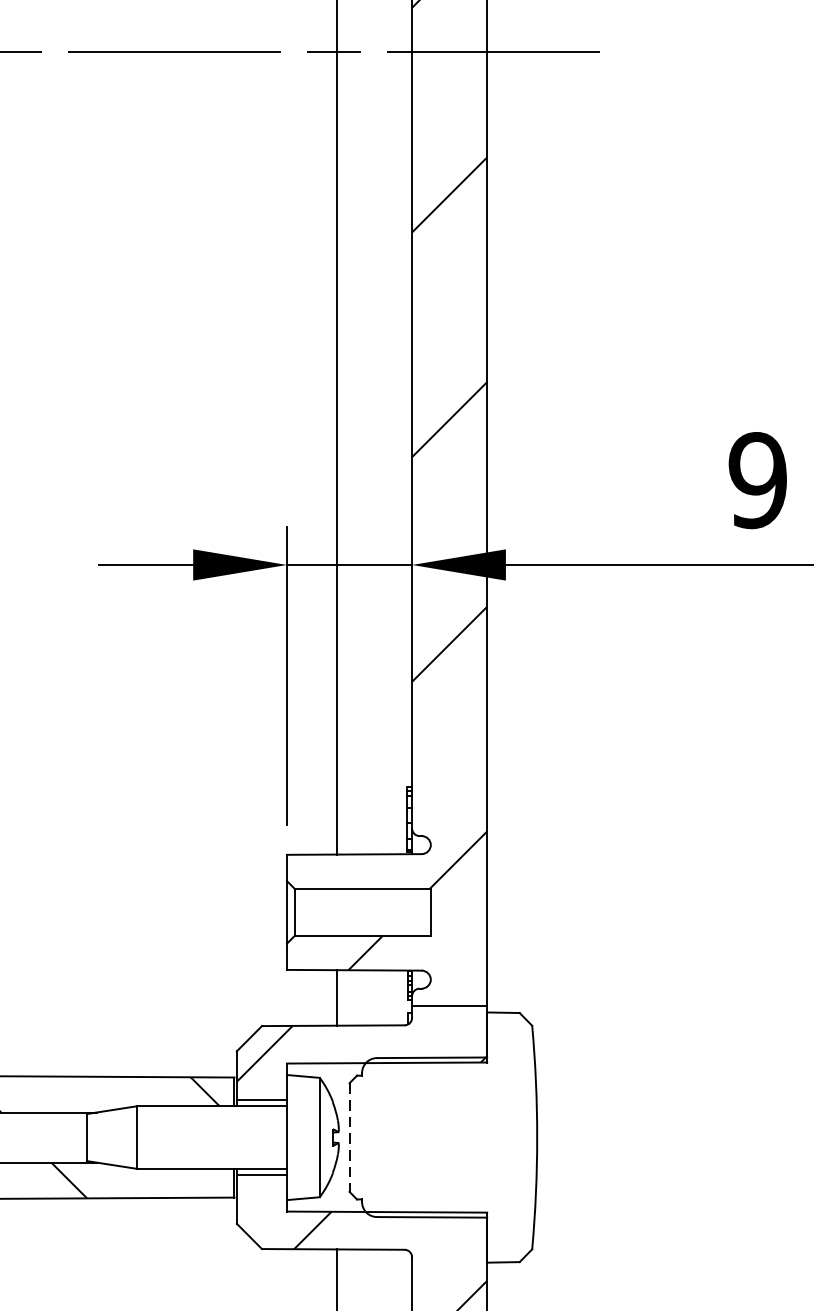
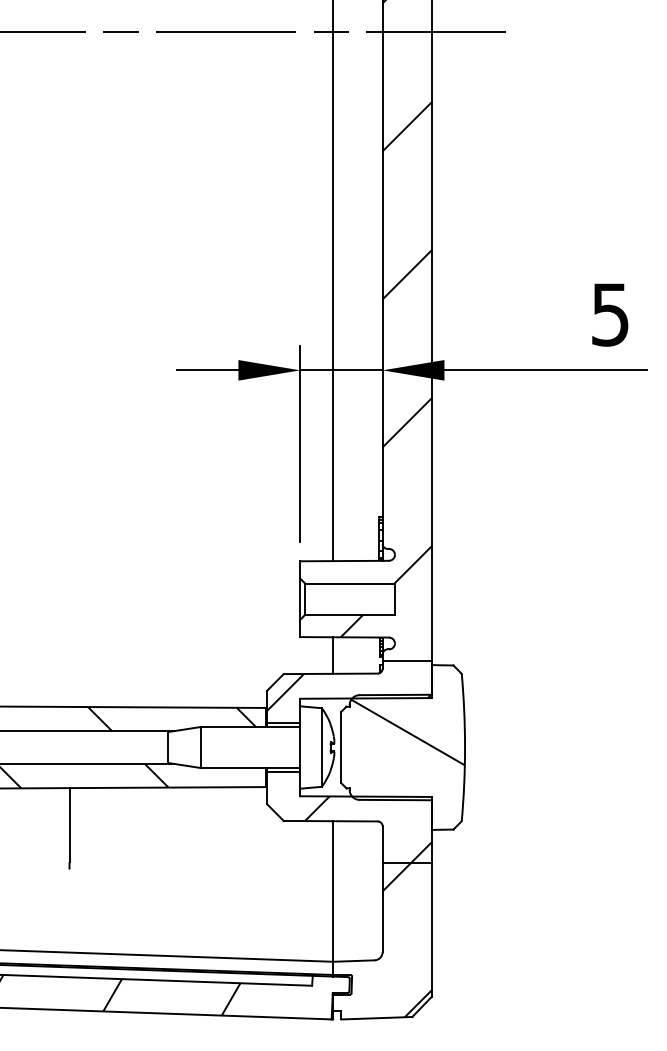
text: (758, 480) -> (610, 314), 9 -> 5
hatch: (449, 1114) -> (407, 732), added
line: (349, 1137) -> (341, 747), dashed -> solid

